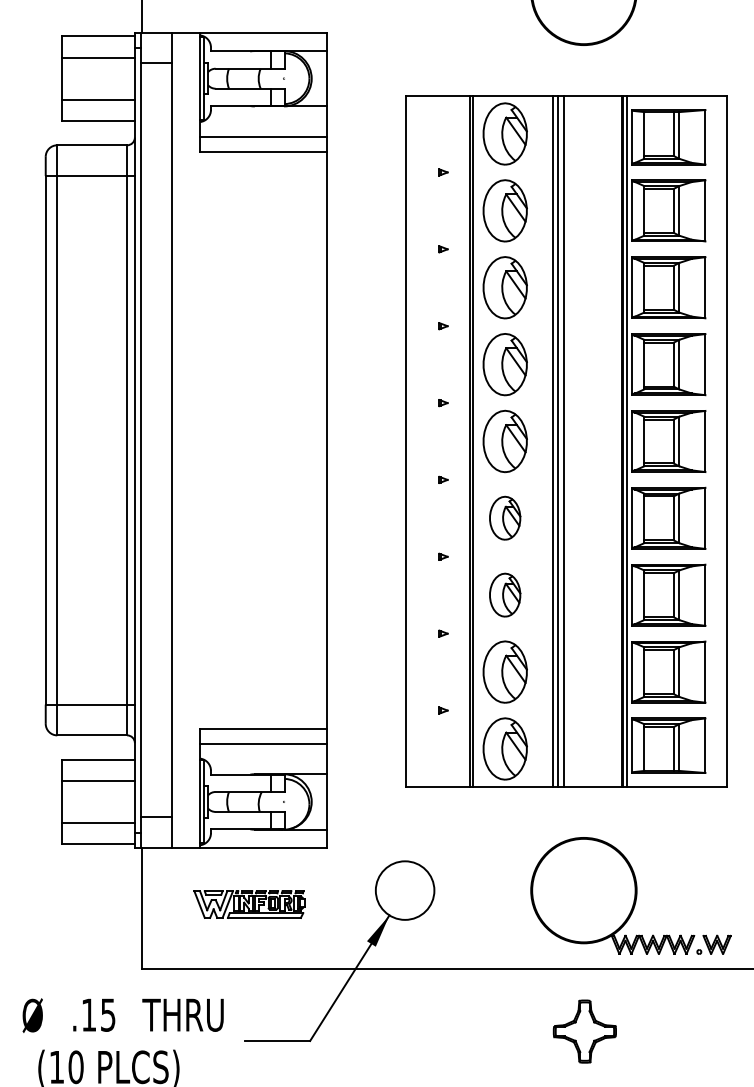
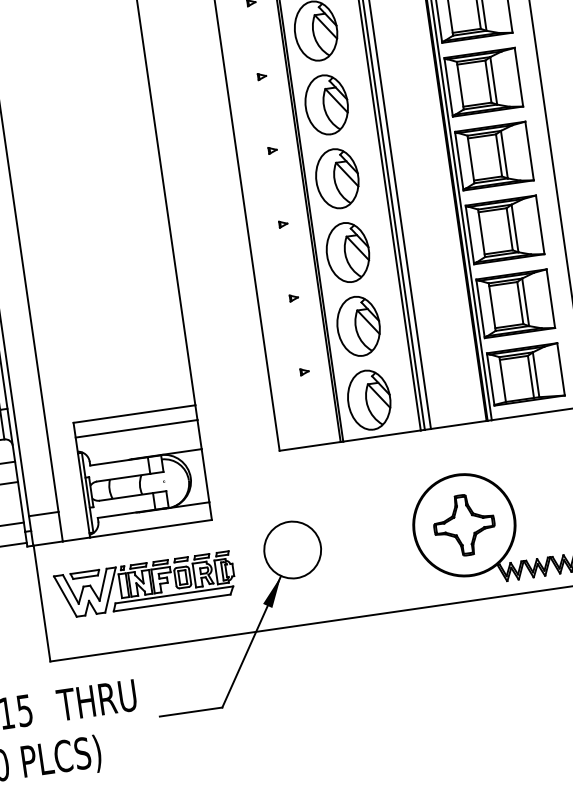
part: (504, 517) -> (336, 177), size x1.43
part: (504, 594) -> (347, 251), size x1.43
part: (249, 904) -> (145, 584), size x1.67
part: (584, 1031) -> (463, 525), moved

